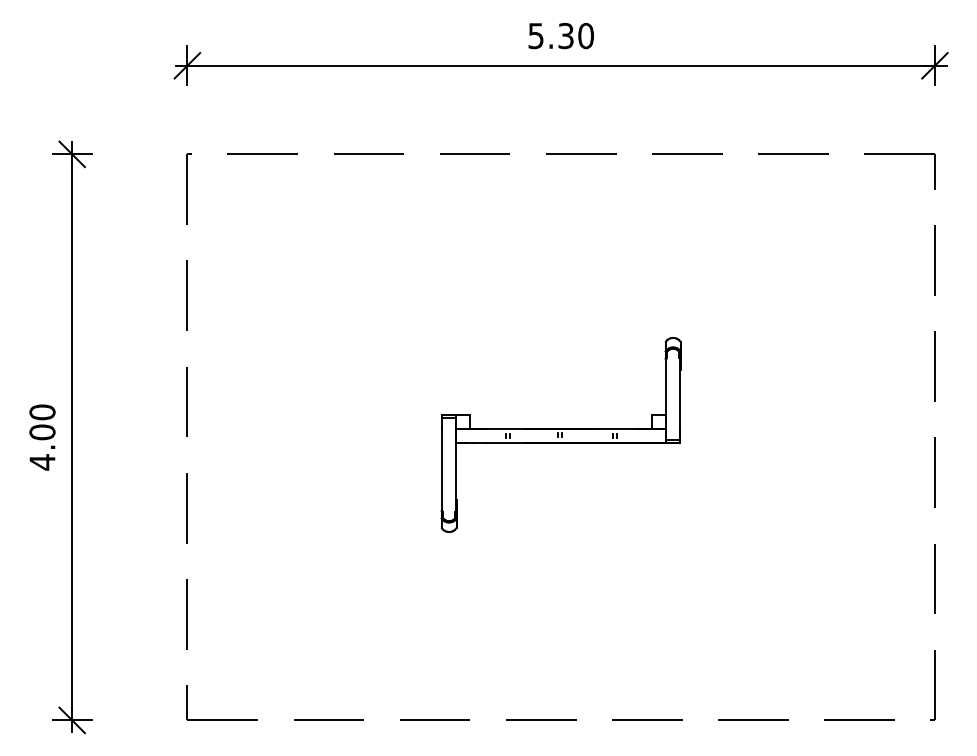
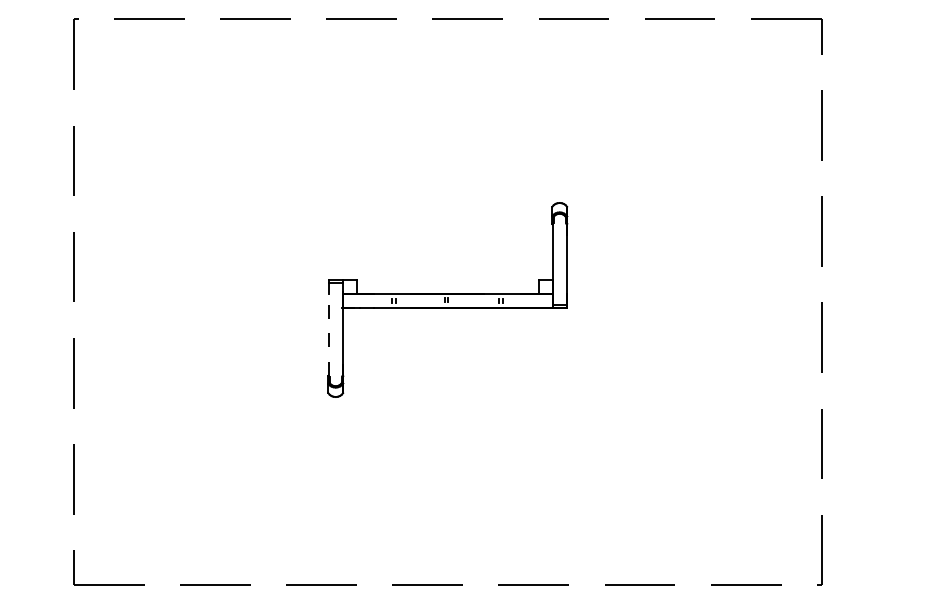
line: (442, 468) -> (329, 333), solid -> dashed

